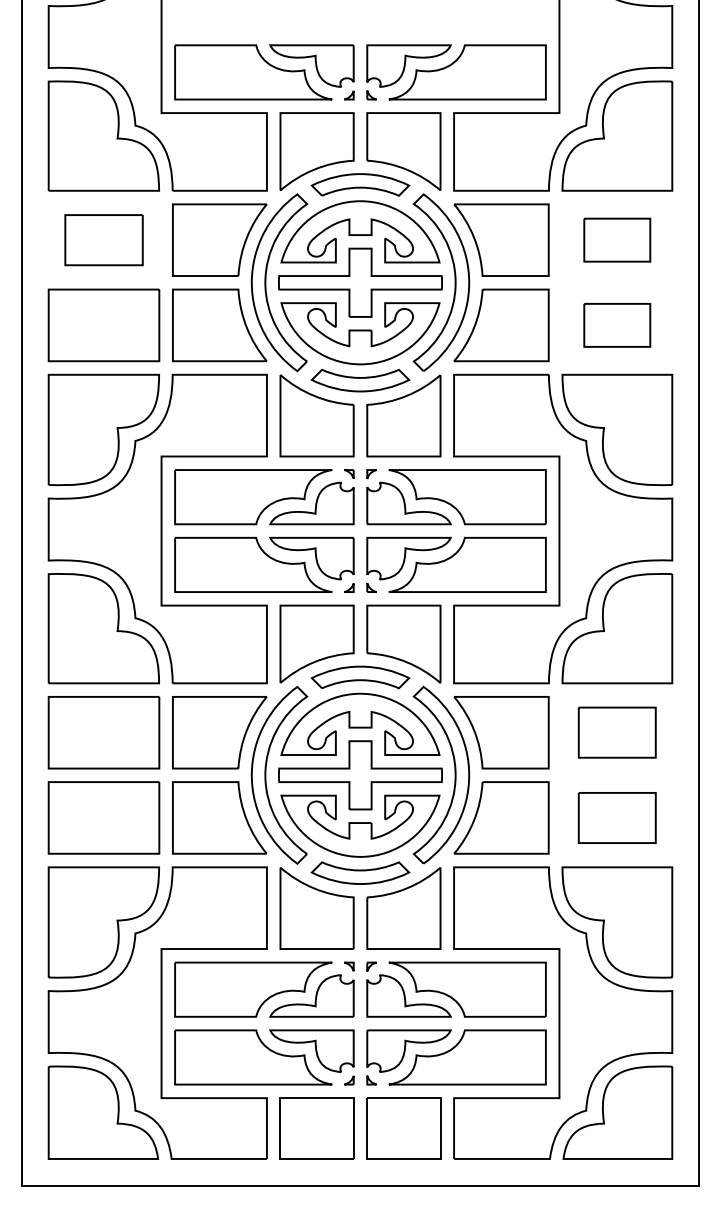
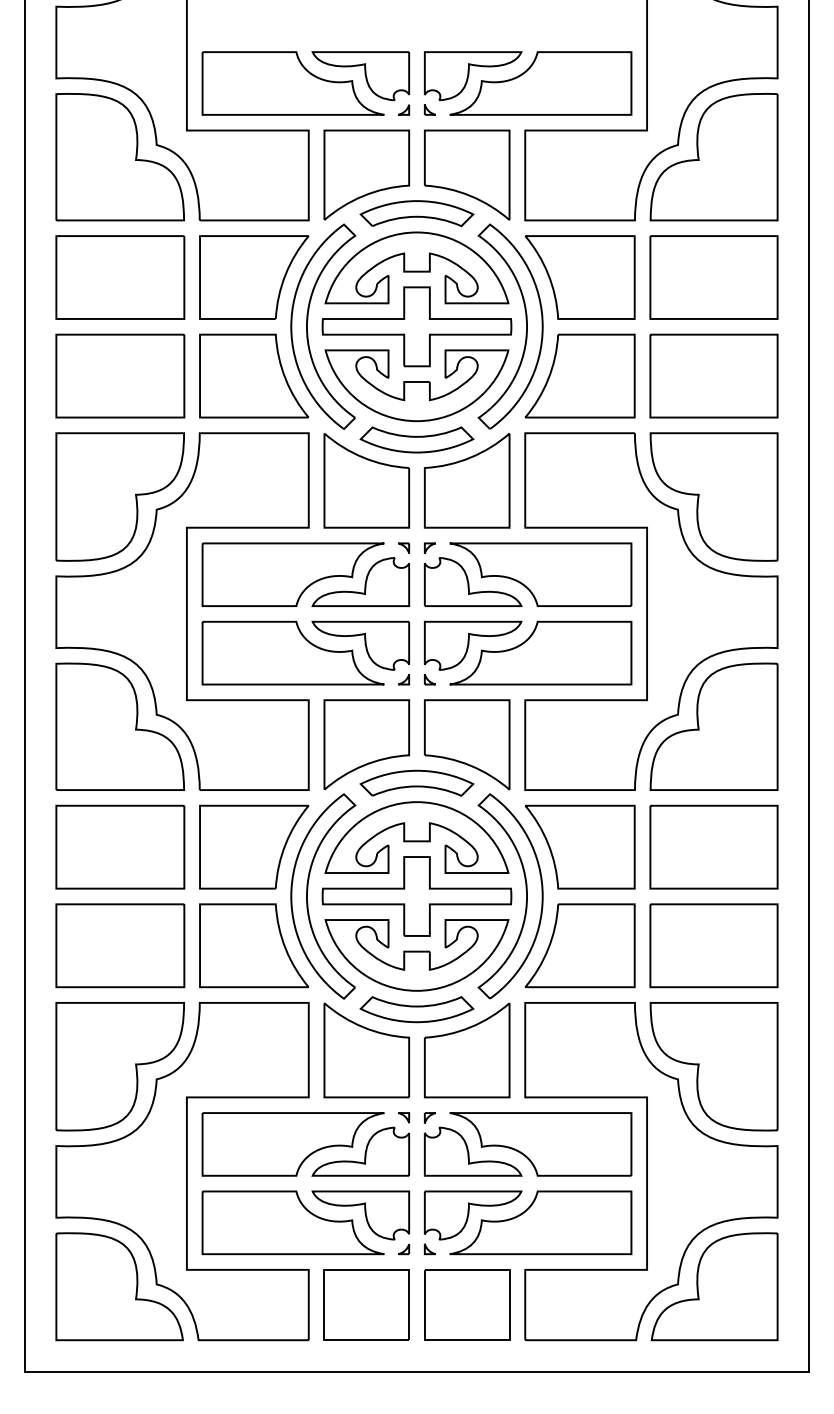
part: (104, 240) -> (120, 277), size x1.43
part: (616, 240) -> (713, 277), size x1.67
part: (616, 324) -> (713, 375), size x1.67
part: (616, 732) -> (713, 846), size x1.43
part: (616, 817) -> (713, 945), size x1.43

